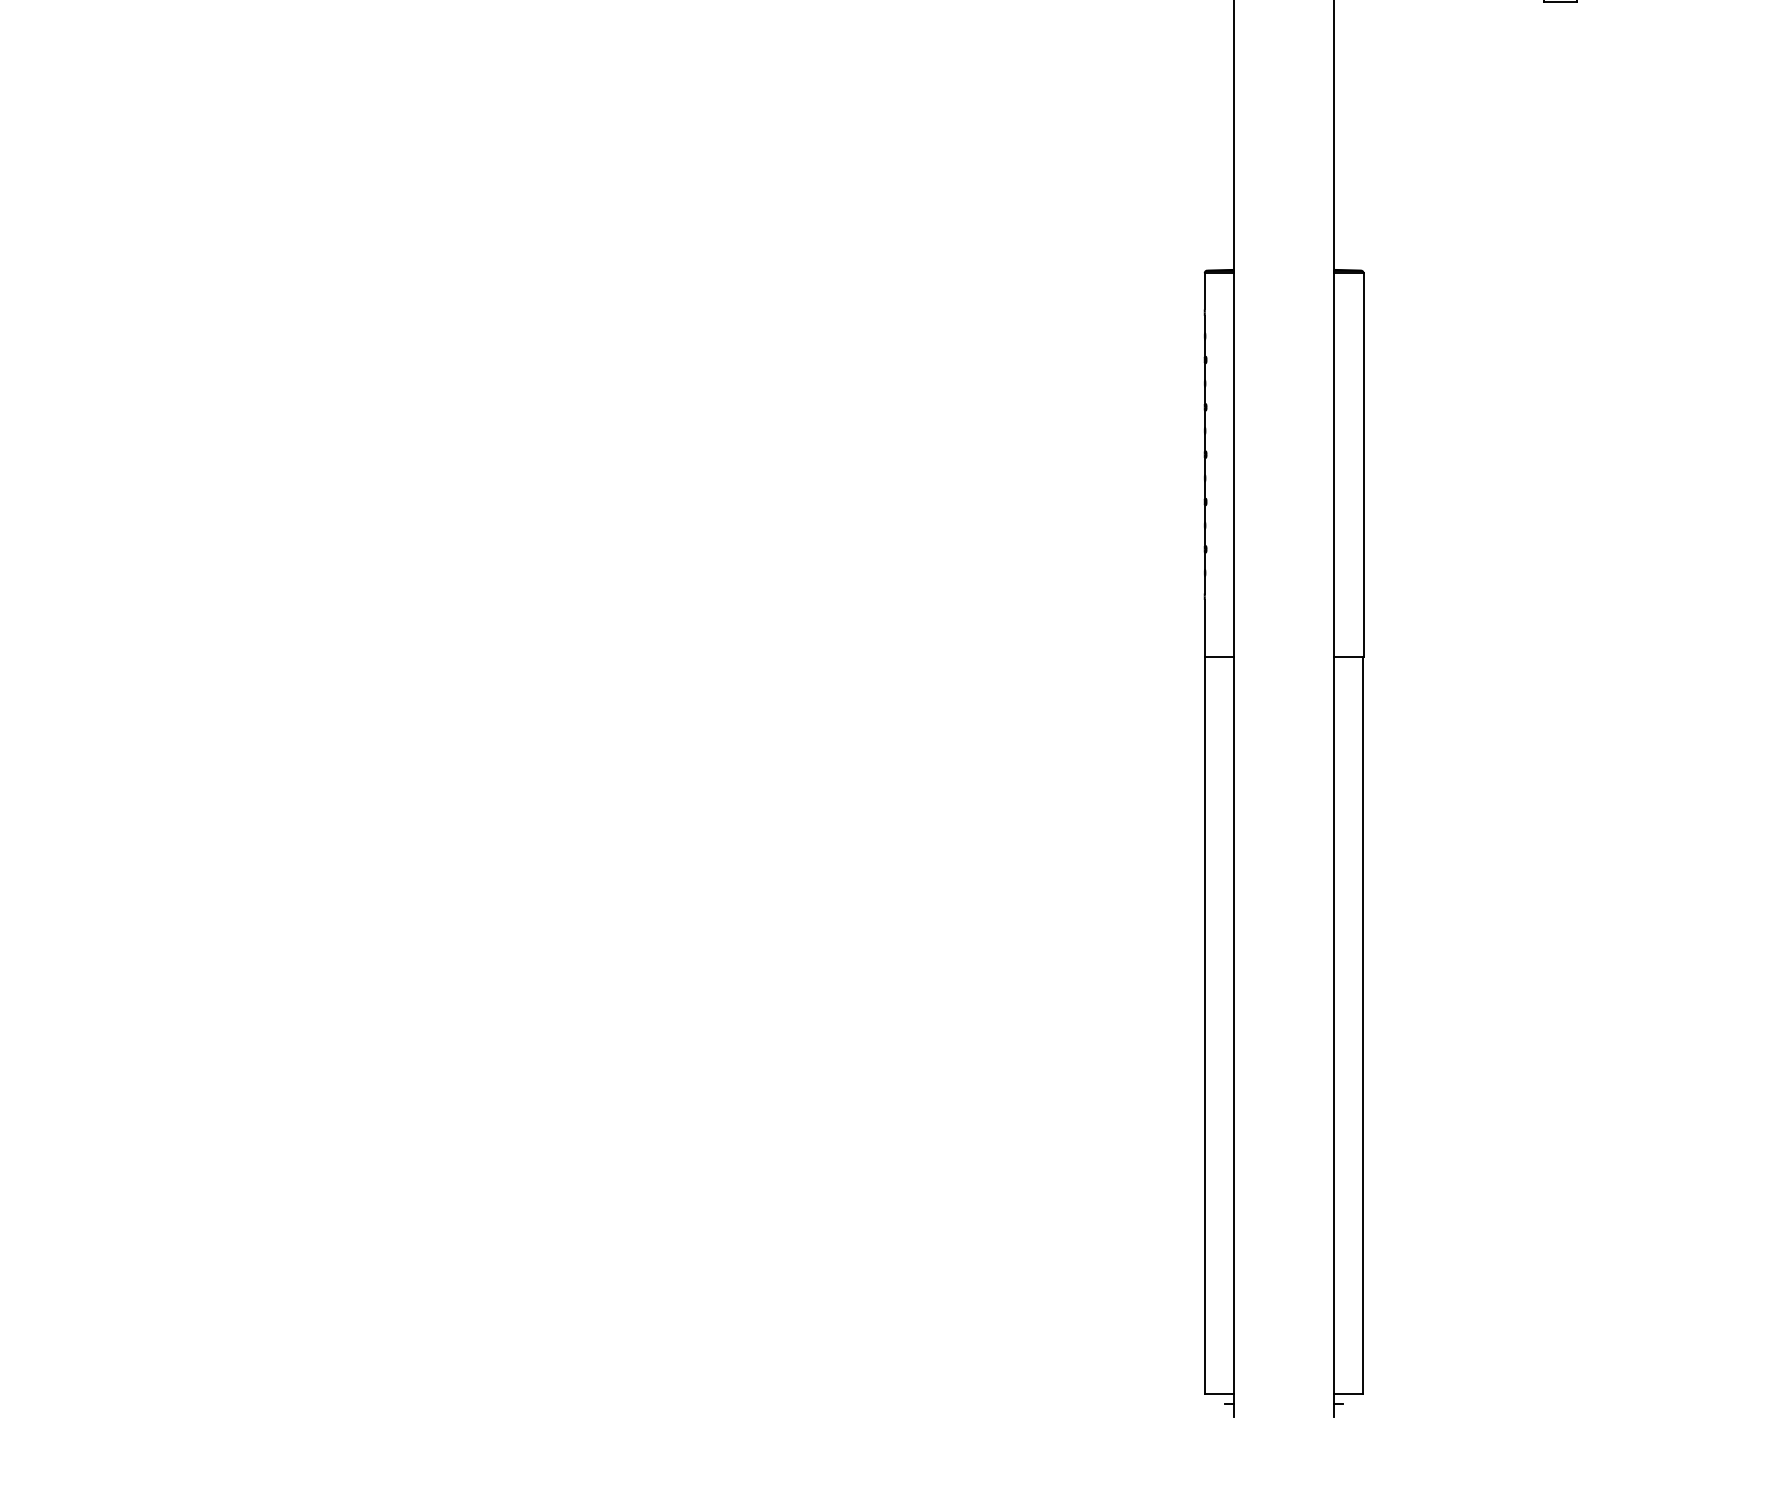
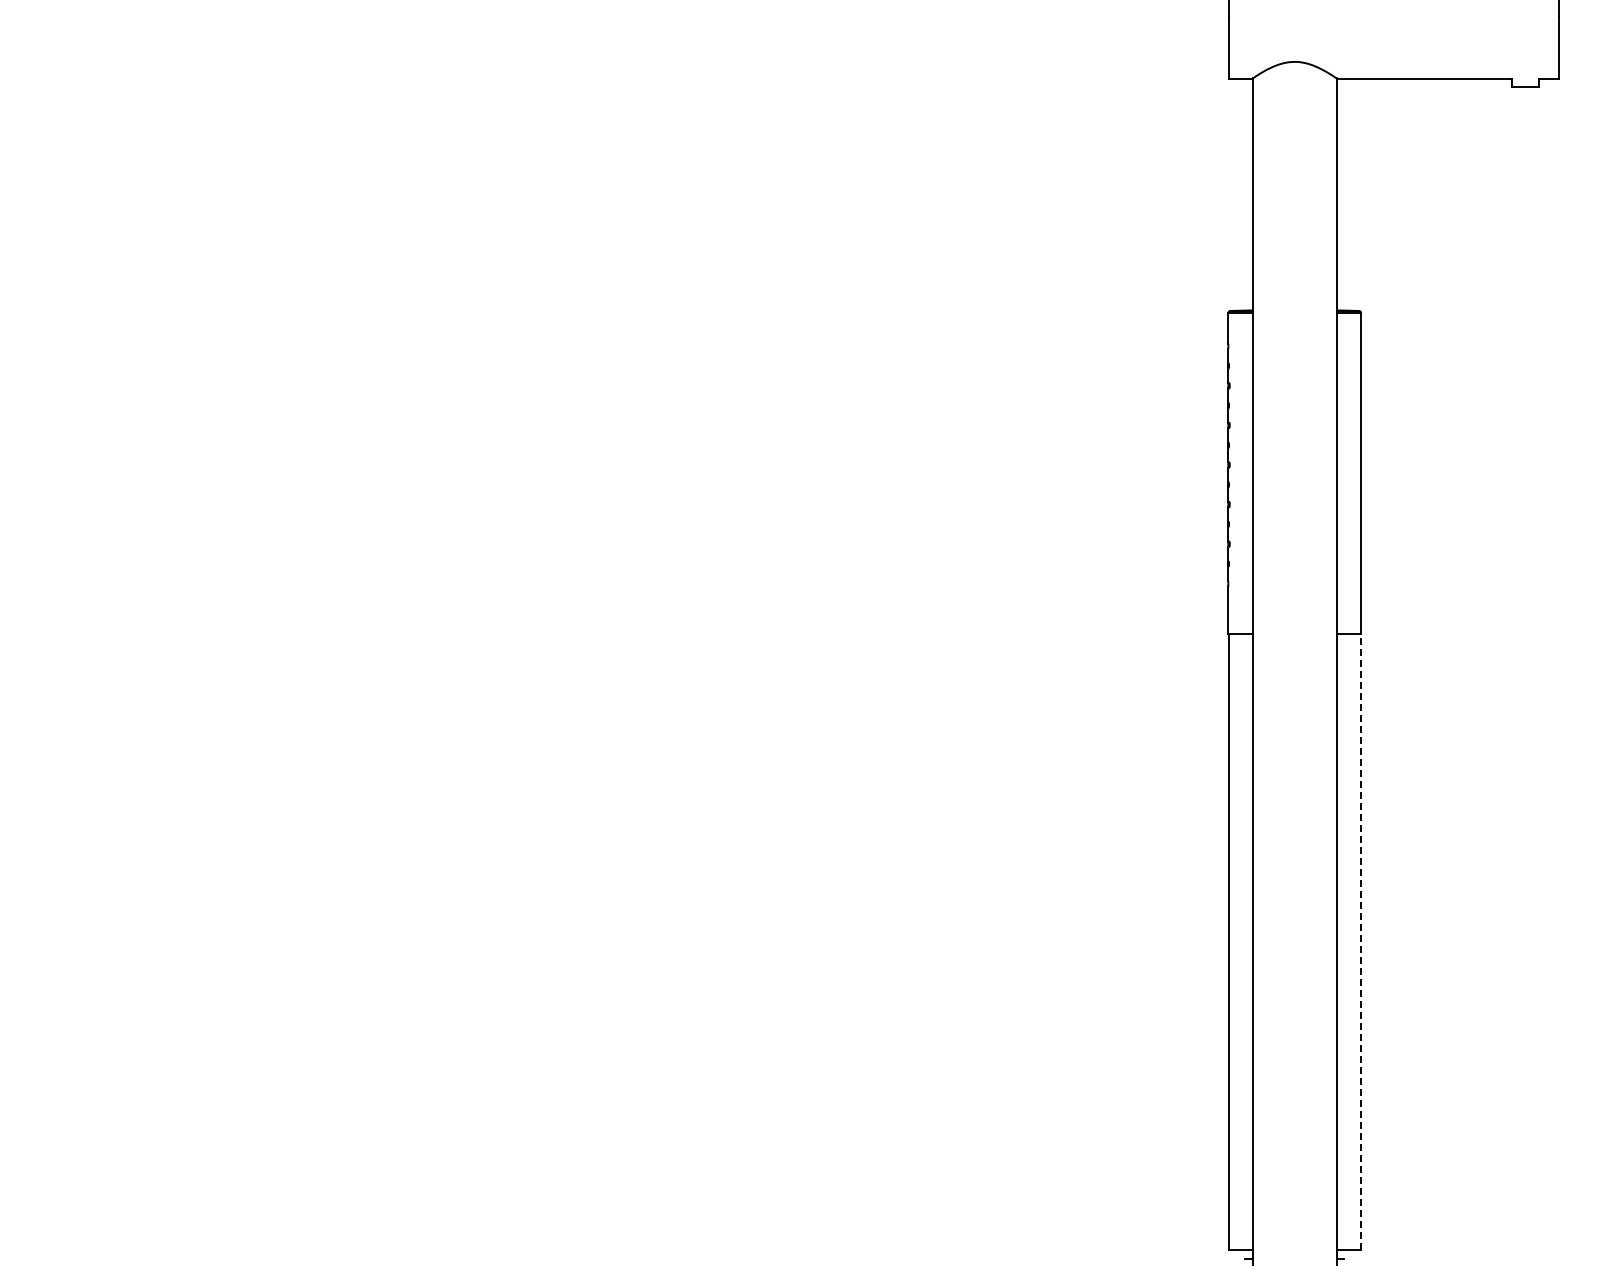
line: (1362, 1024) -> (1360, 941), solid -> dashed

